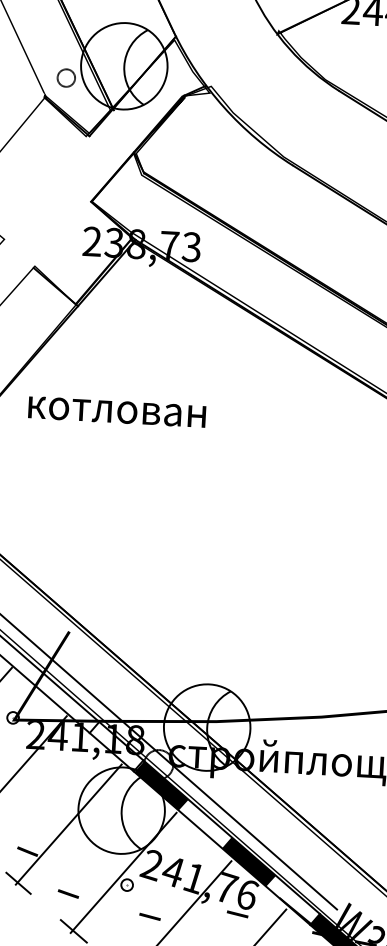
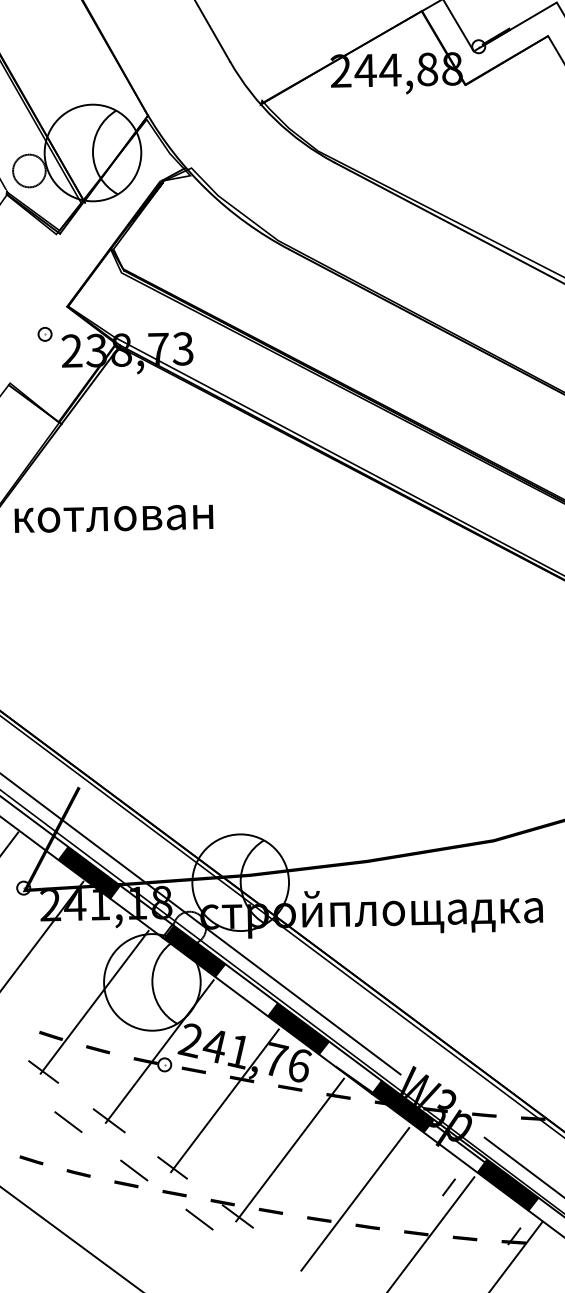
circle: (66, 77) -> (29, 170), size x1.67
part: (68, 225) -> (44, 334), added
text: (116, 411) -> (113, 518), moved
fill: (72, 708) -> (88, 872), added
fill: (110, 879) -> (145, 1060), added
line: (68, 893) -> (98, 1049), moved
fill: (194, 903) -> (241, 1079), added
line: (149, 917) -> (193, 1070), moved
fill: (280, 925) -> (338, 1096), added
line: (37, 929) -> (68, 1121), added

